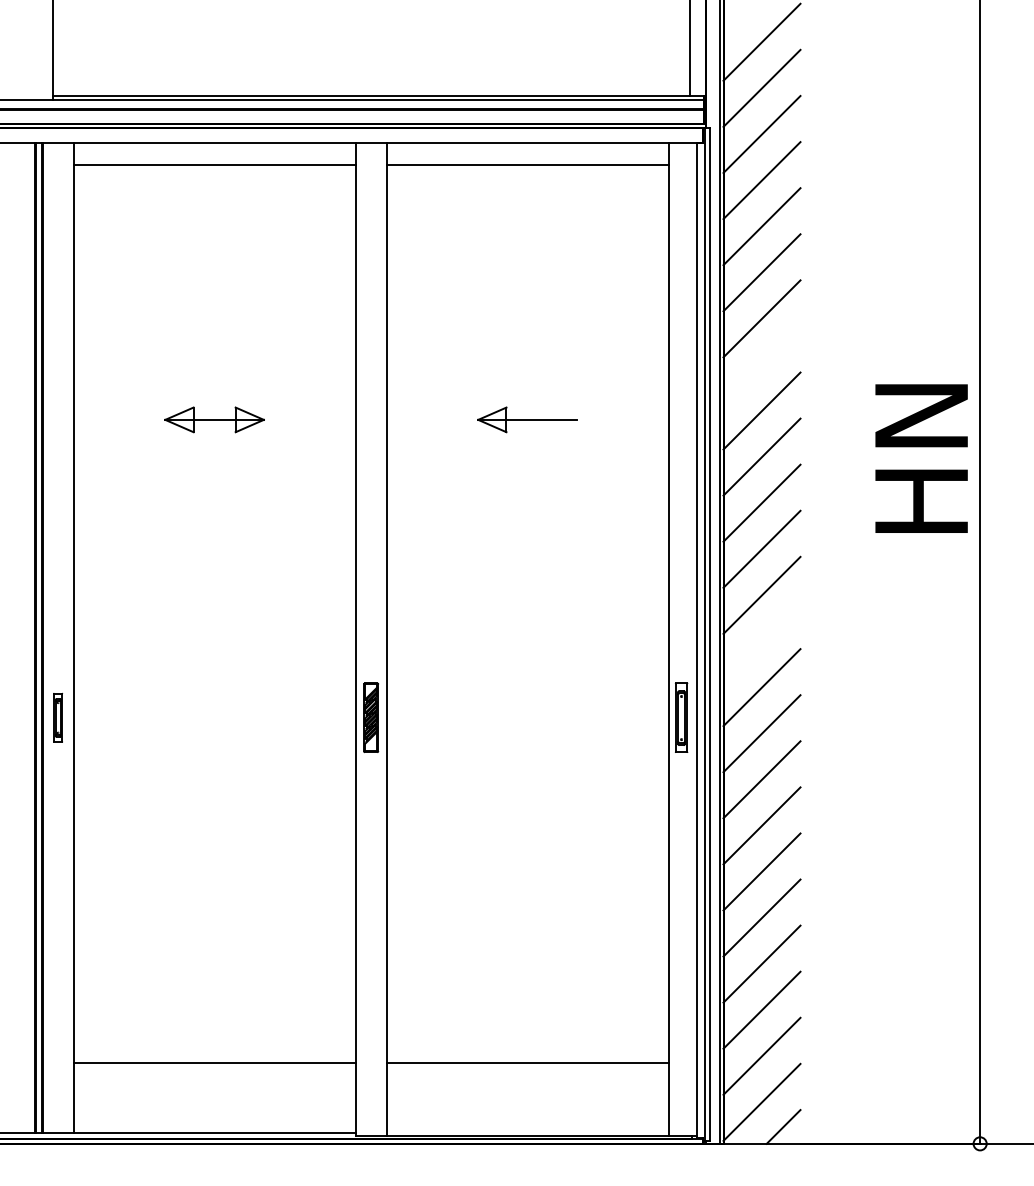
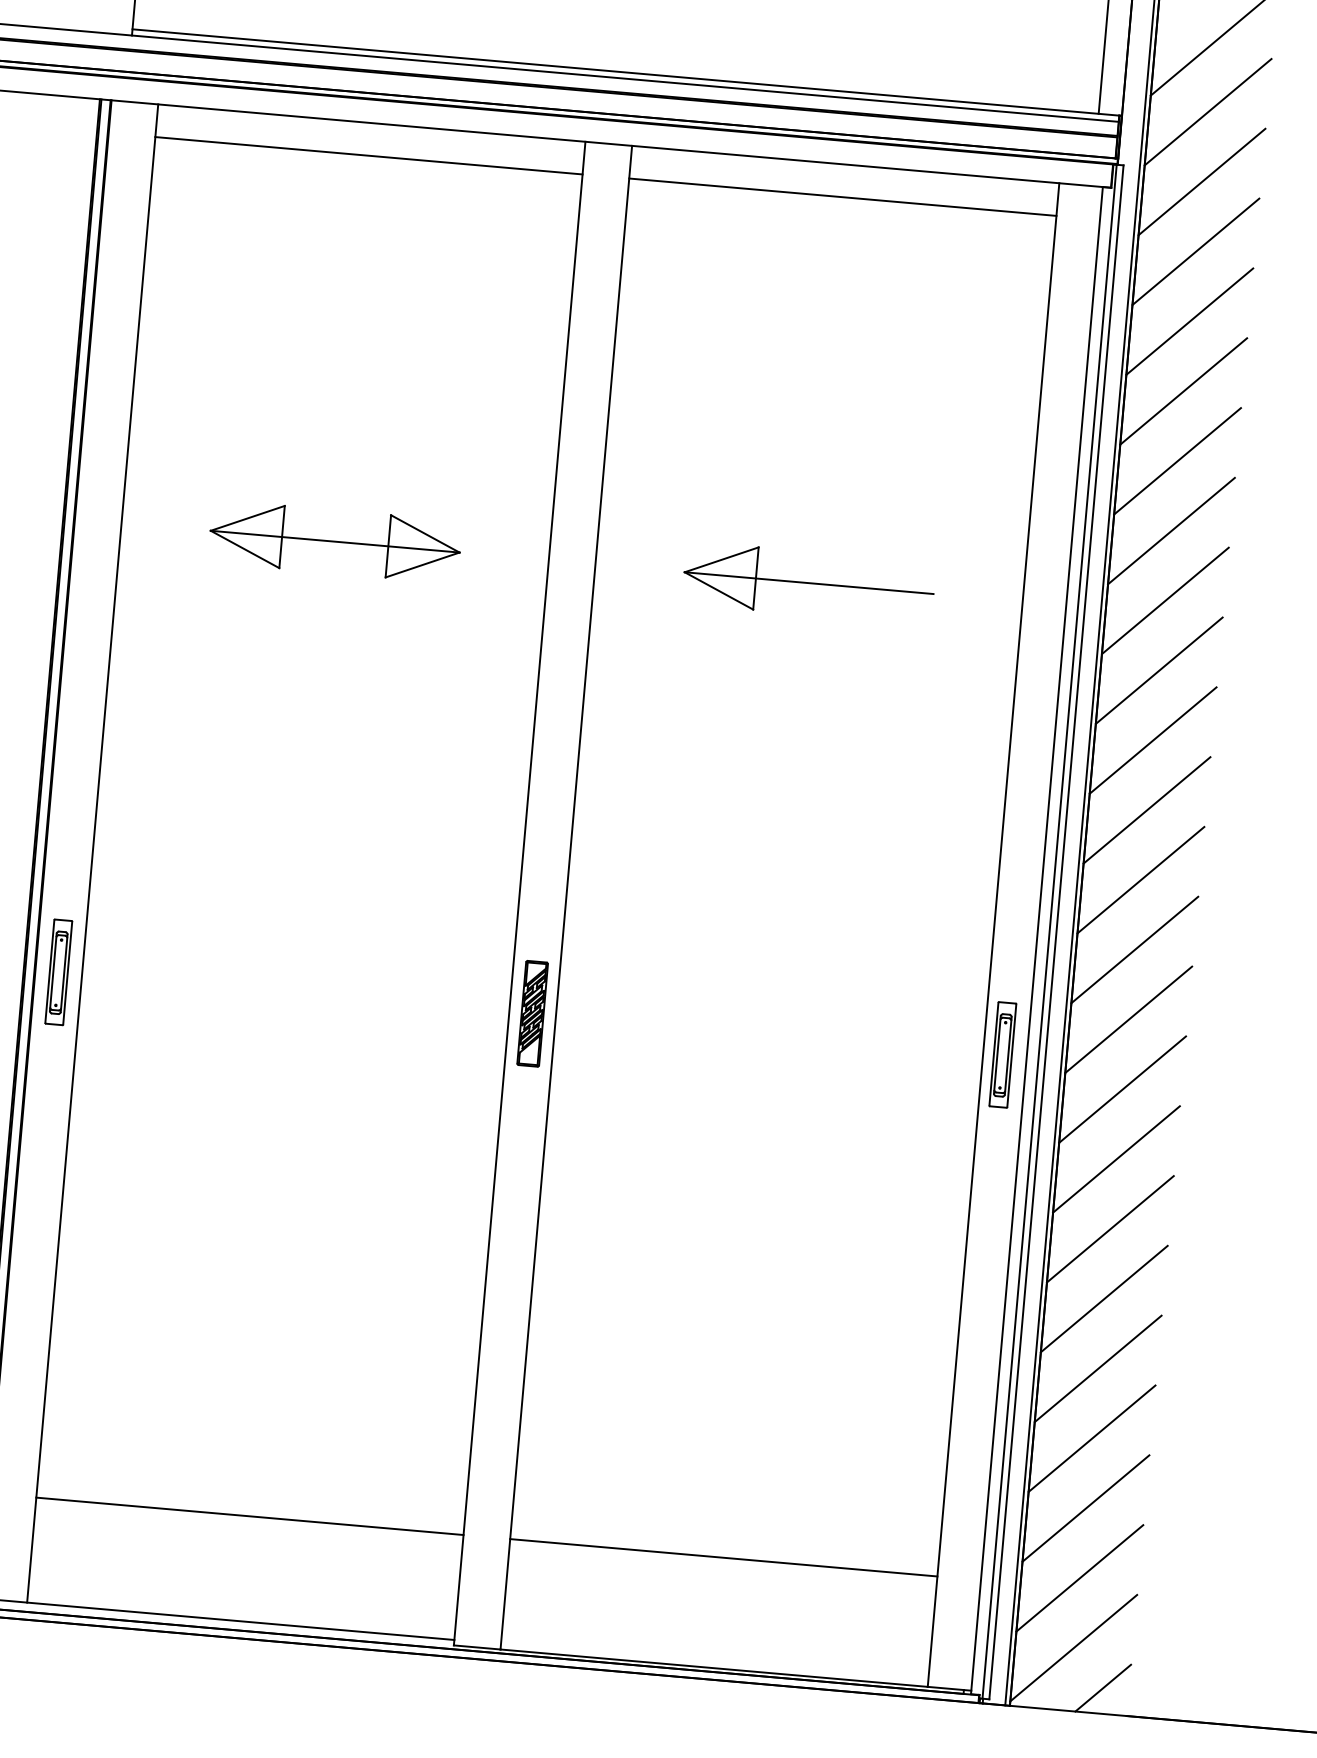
line: (761, 364) -> (1170, 530), added
part: (214, 419) -> (334, 541), size x1.67
part: (527, 419) -> (809, 582), size x1.67
line: (761, 641) -> (1134, 949), added
part: (57, 717) -> (57, 971), size x1.43

